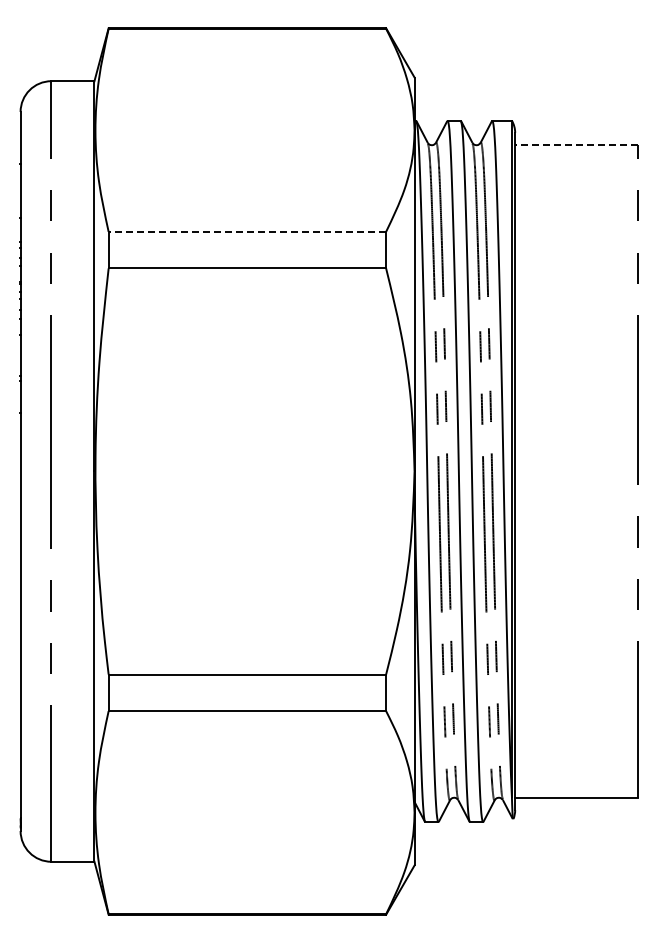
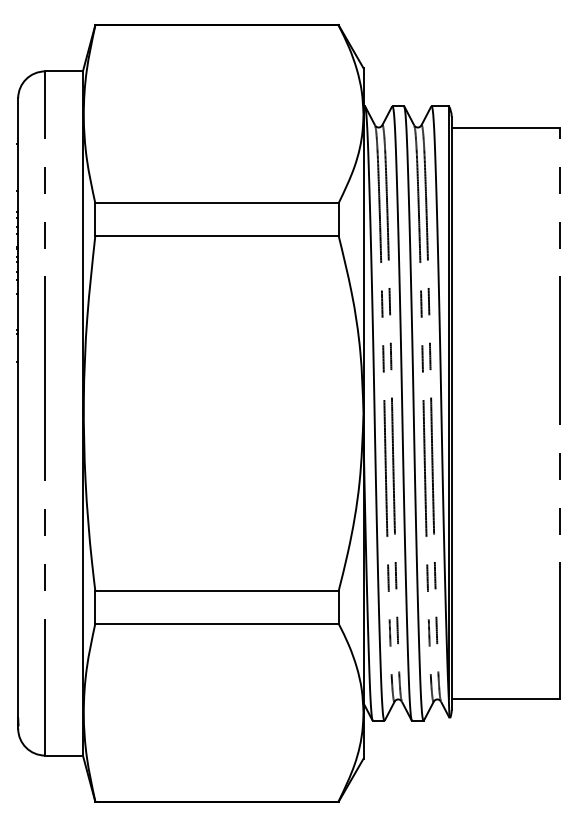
line: (576, 145) -> (505, 127), dashed -> solid
line: (247, 231) -> (217, 203), dashed -> solid

